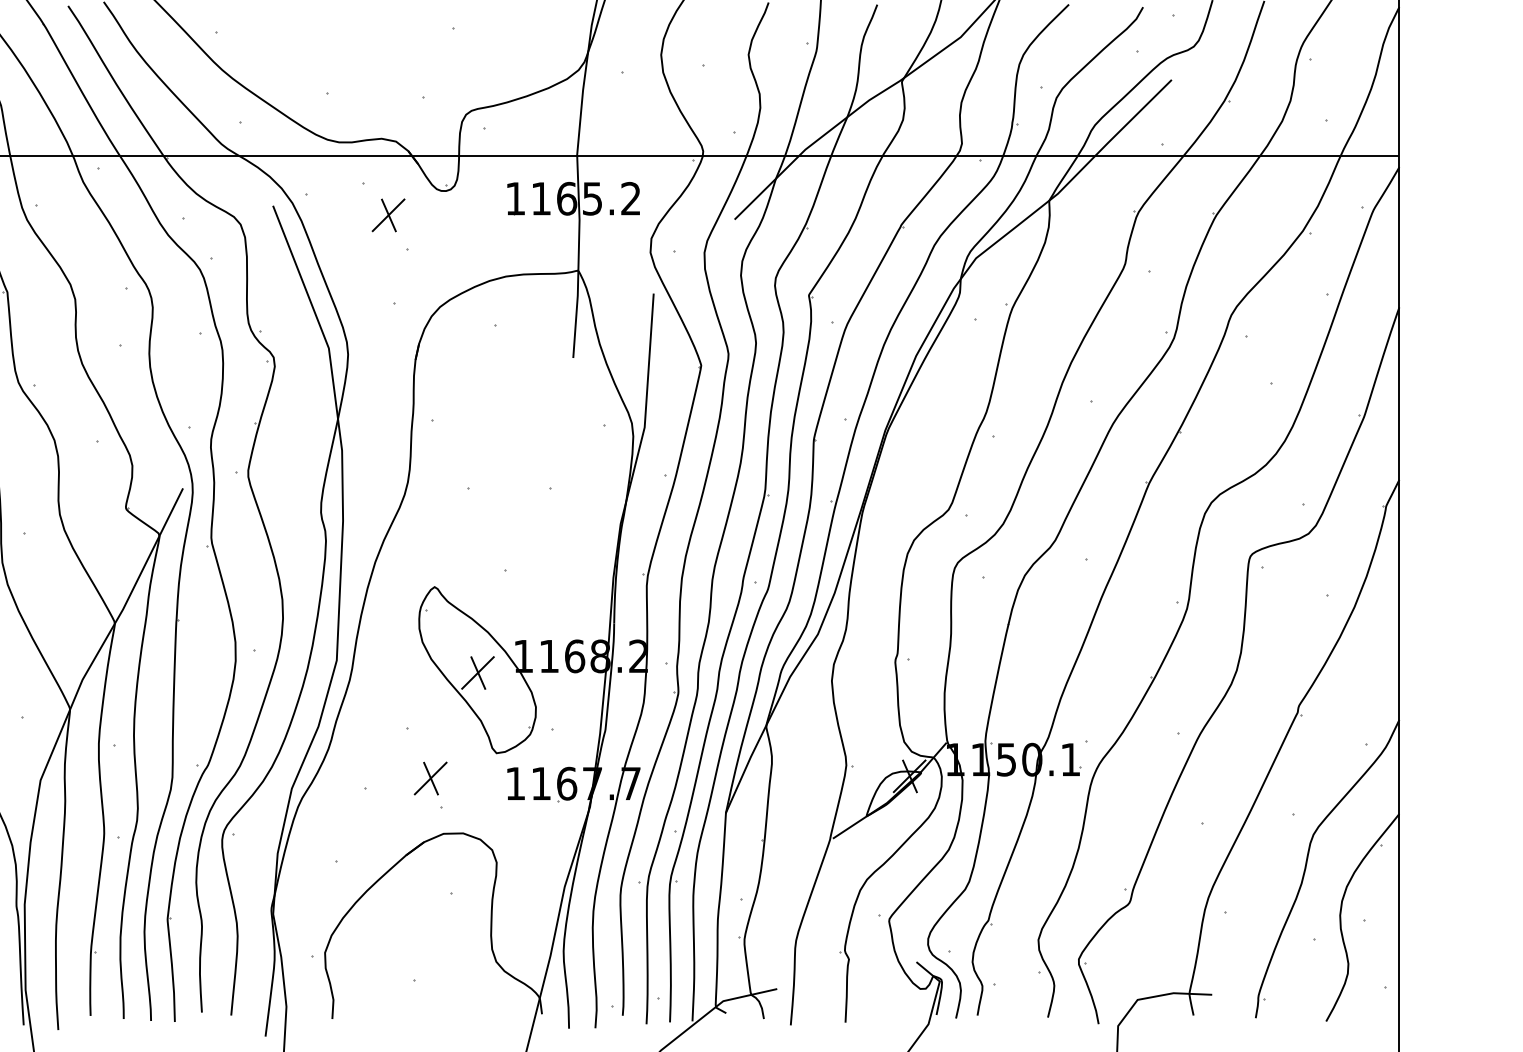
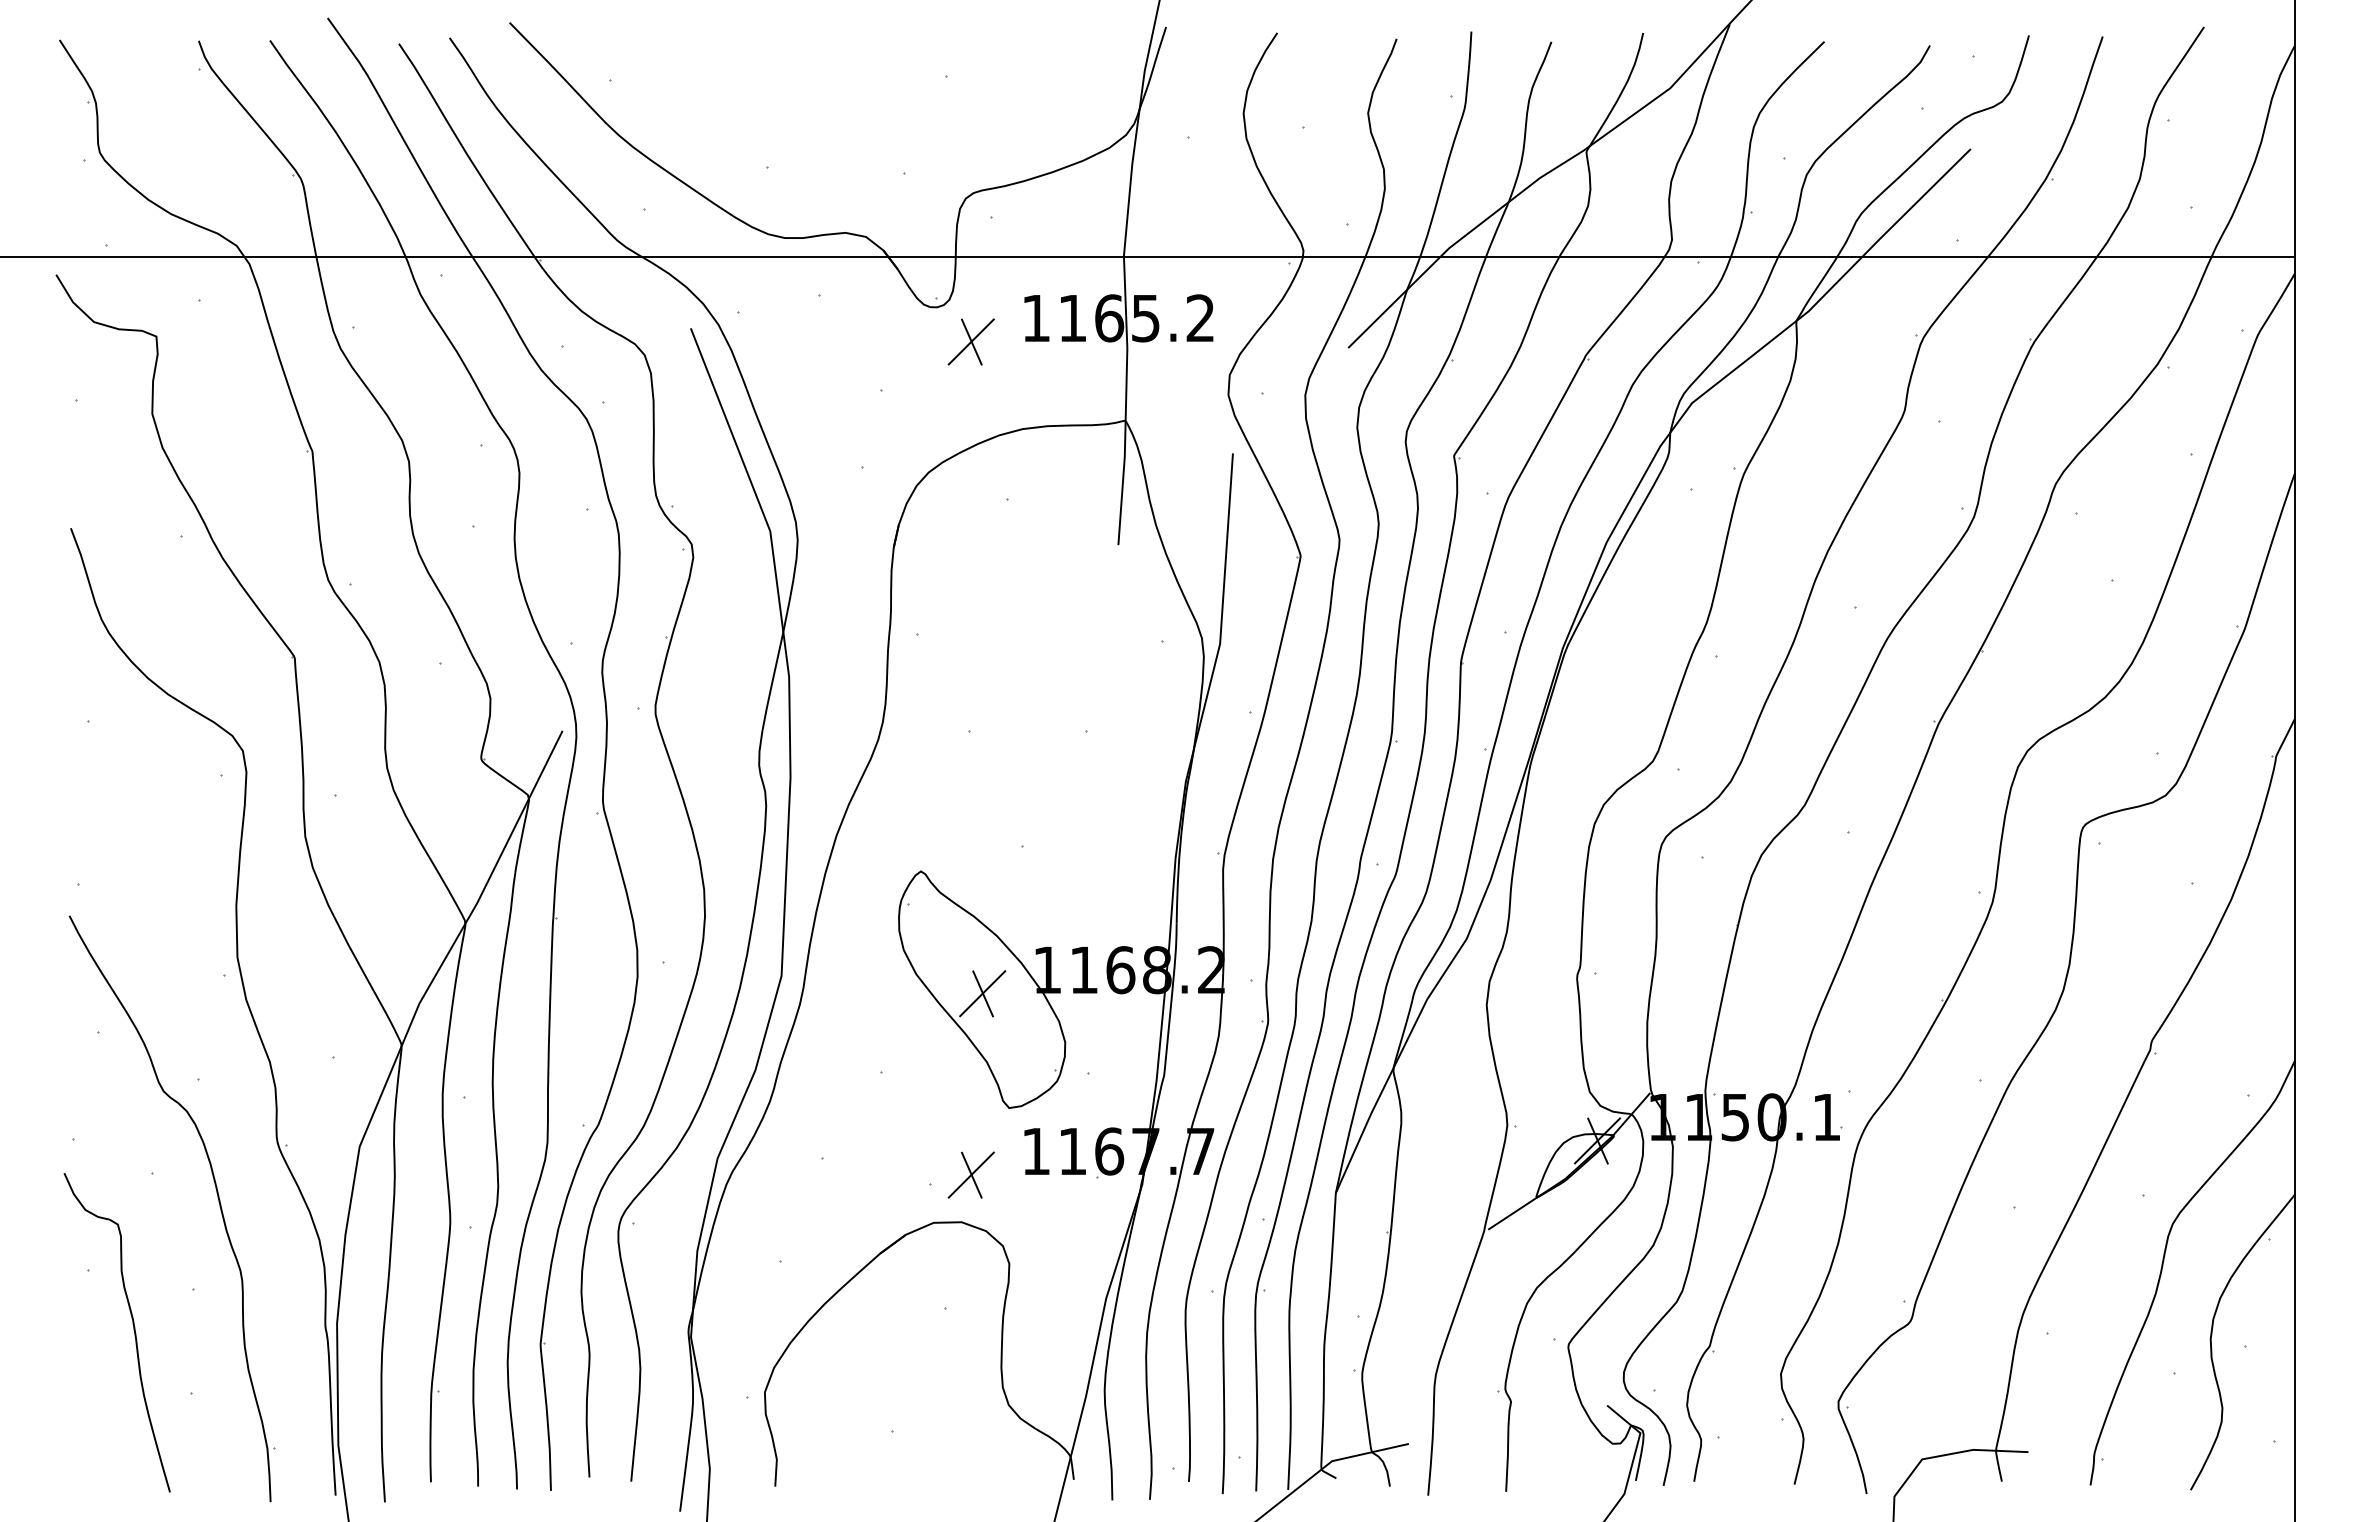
part: (388, 215) -> (970, 341), moved
part: (430, 778) -> (970, 1174), moved

